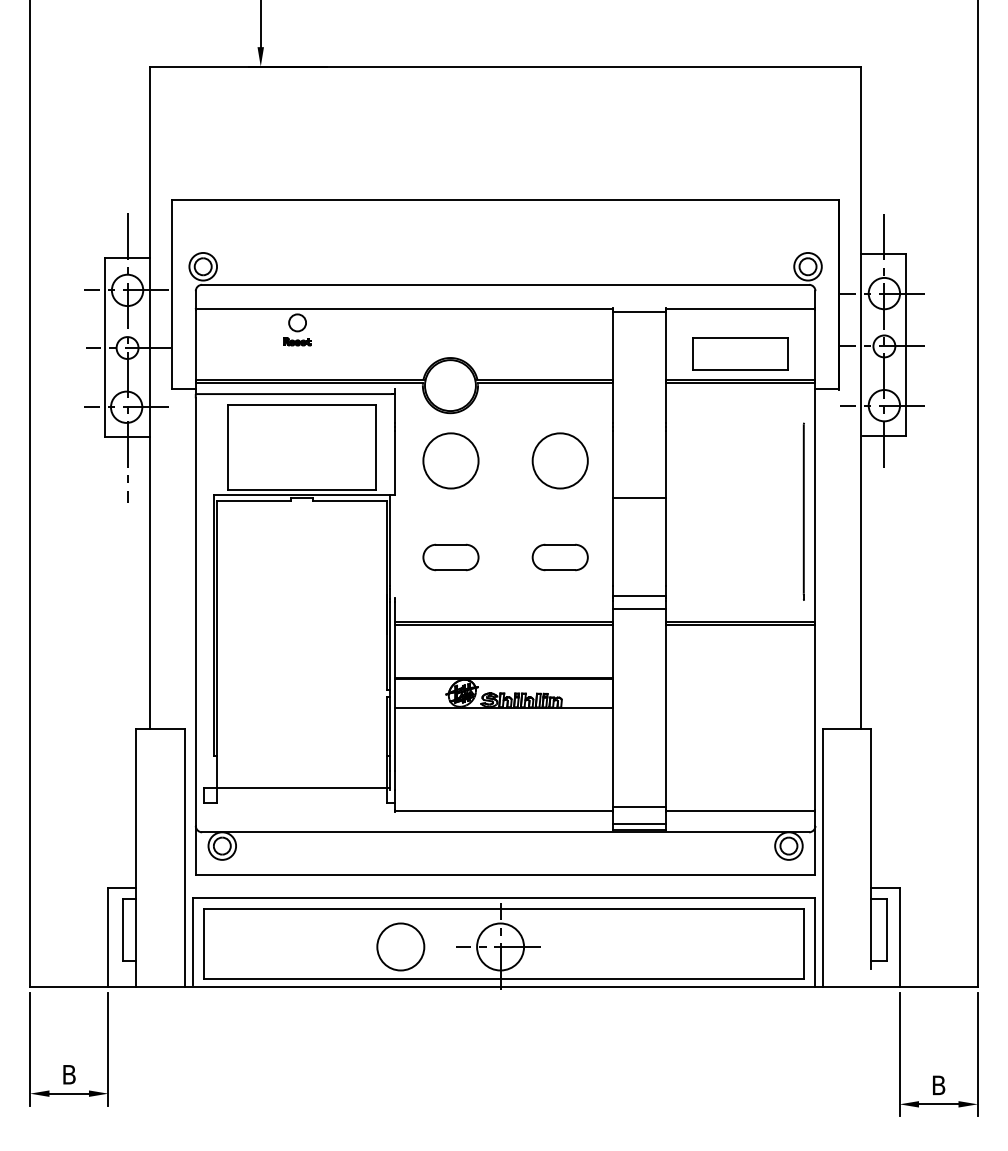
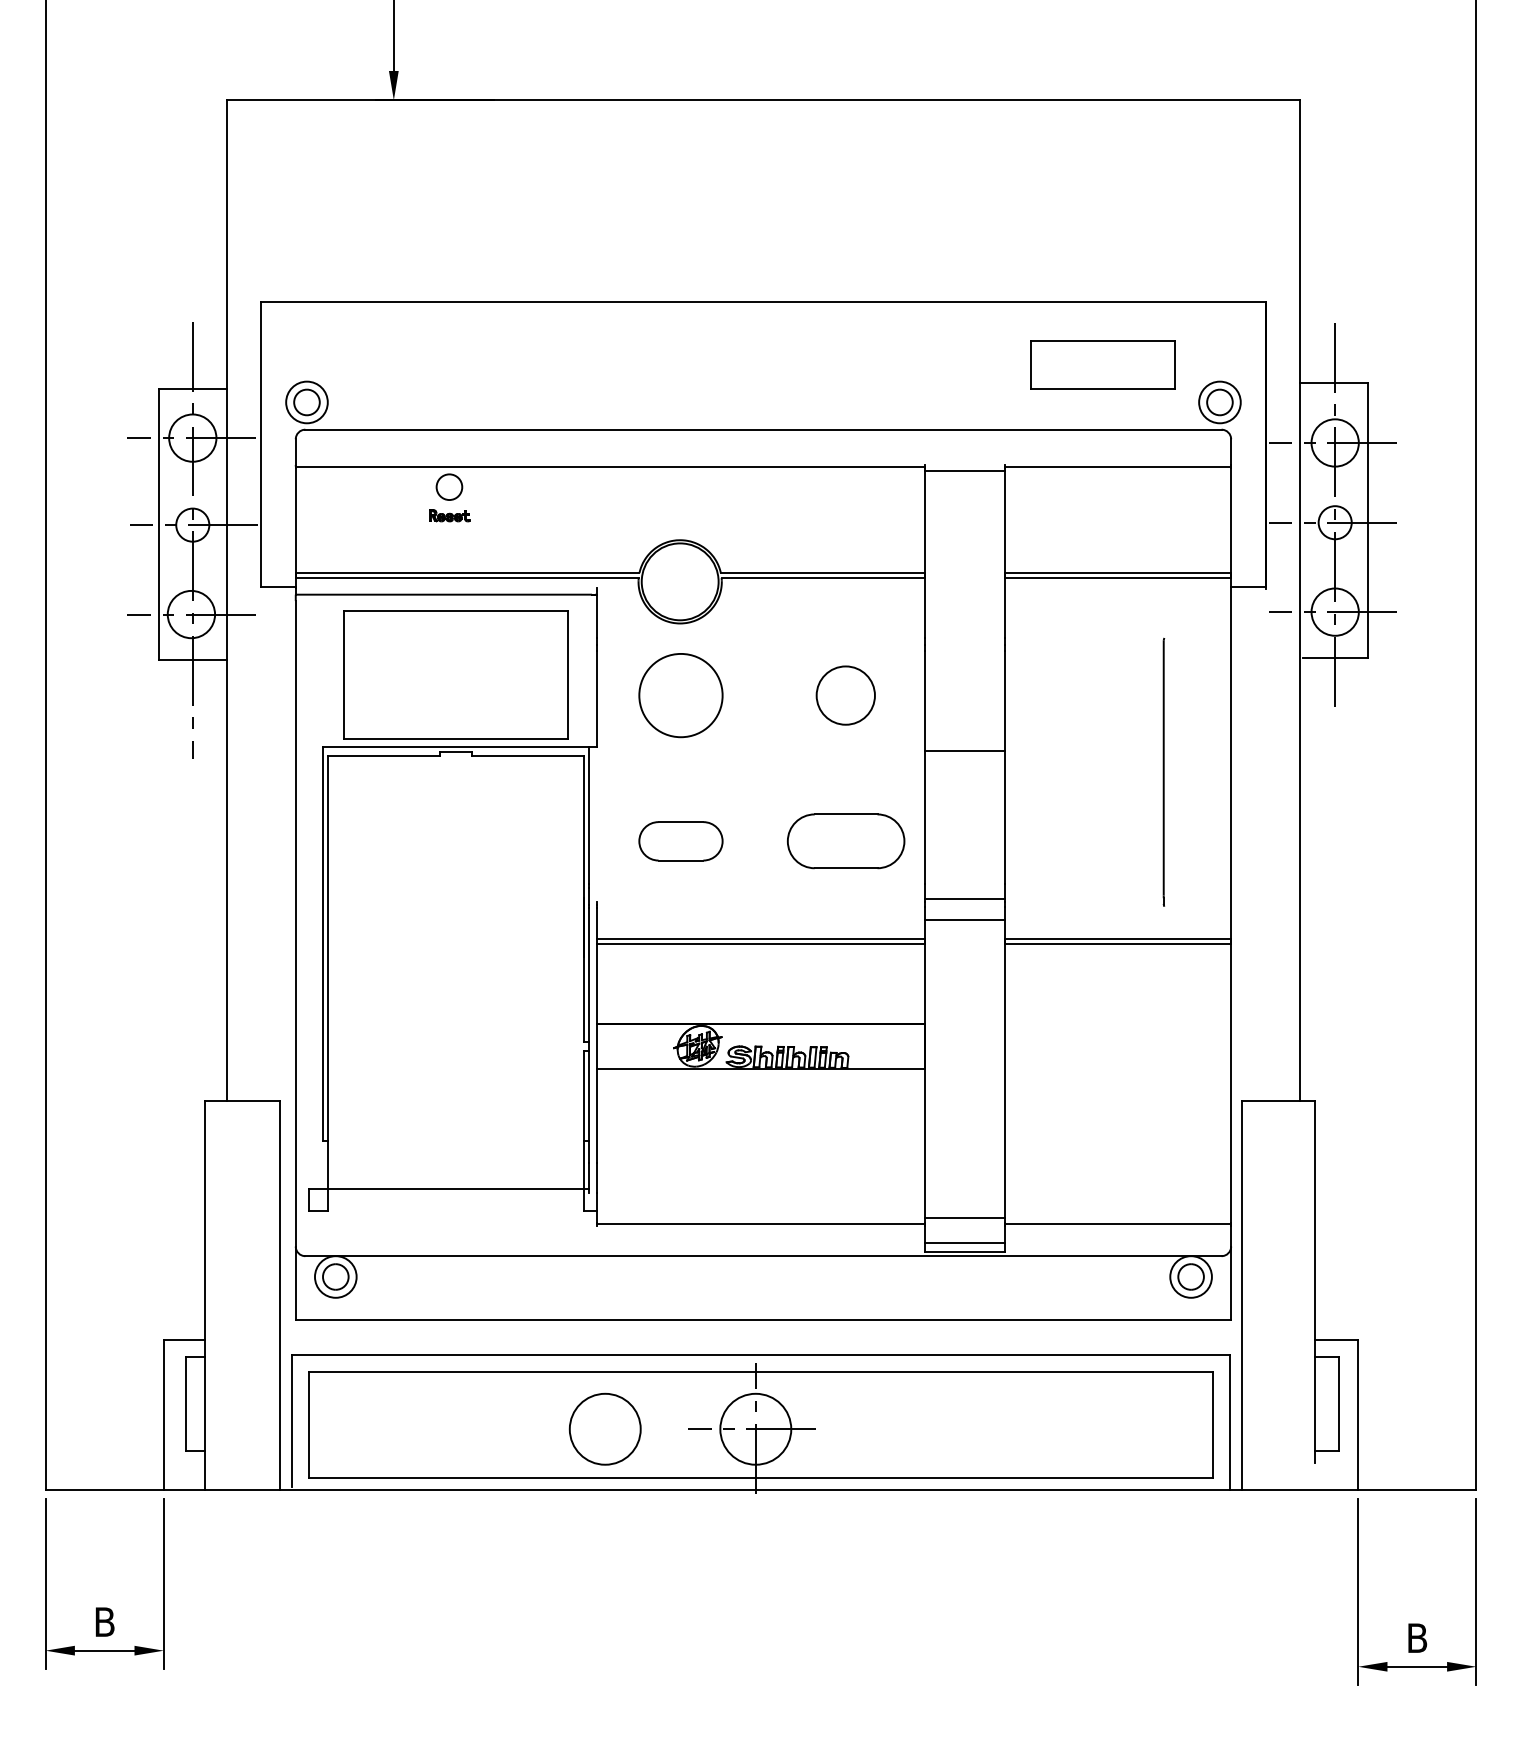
part: (740, 353) -> (1102, 364), moved
circle: (559, 460) -> (844, 694), size x0.7
line: (803, 511) -> (1163, 771), moved
part: (559, 557) -> (844, 841), size x1.4

